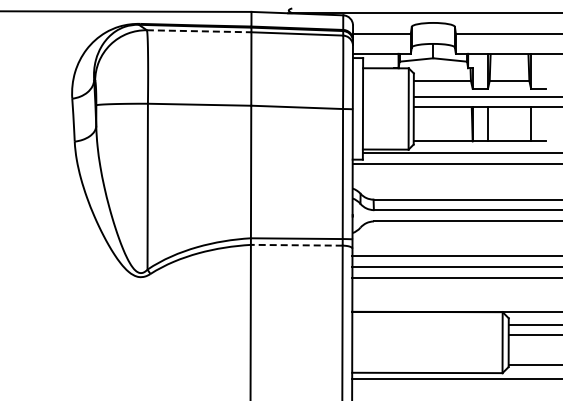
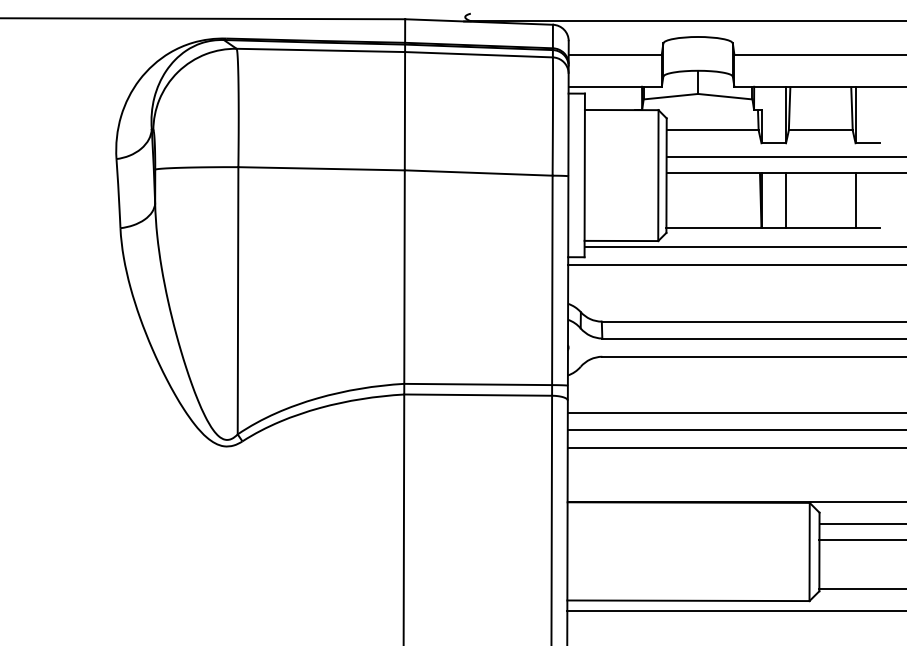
line: (199, 31) -> (321, 50), dashed -> solid
line: (296, 245) -> (477, 395), dashed -> solid

